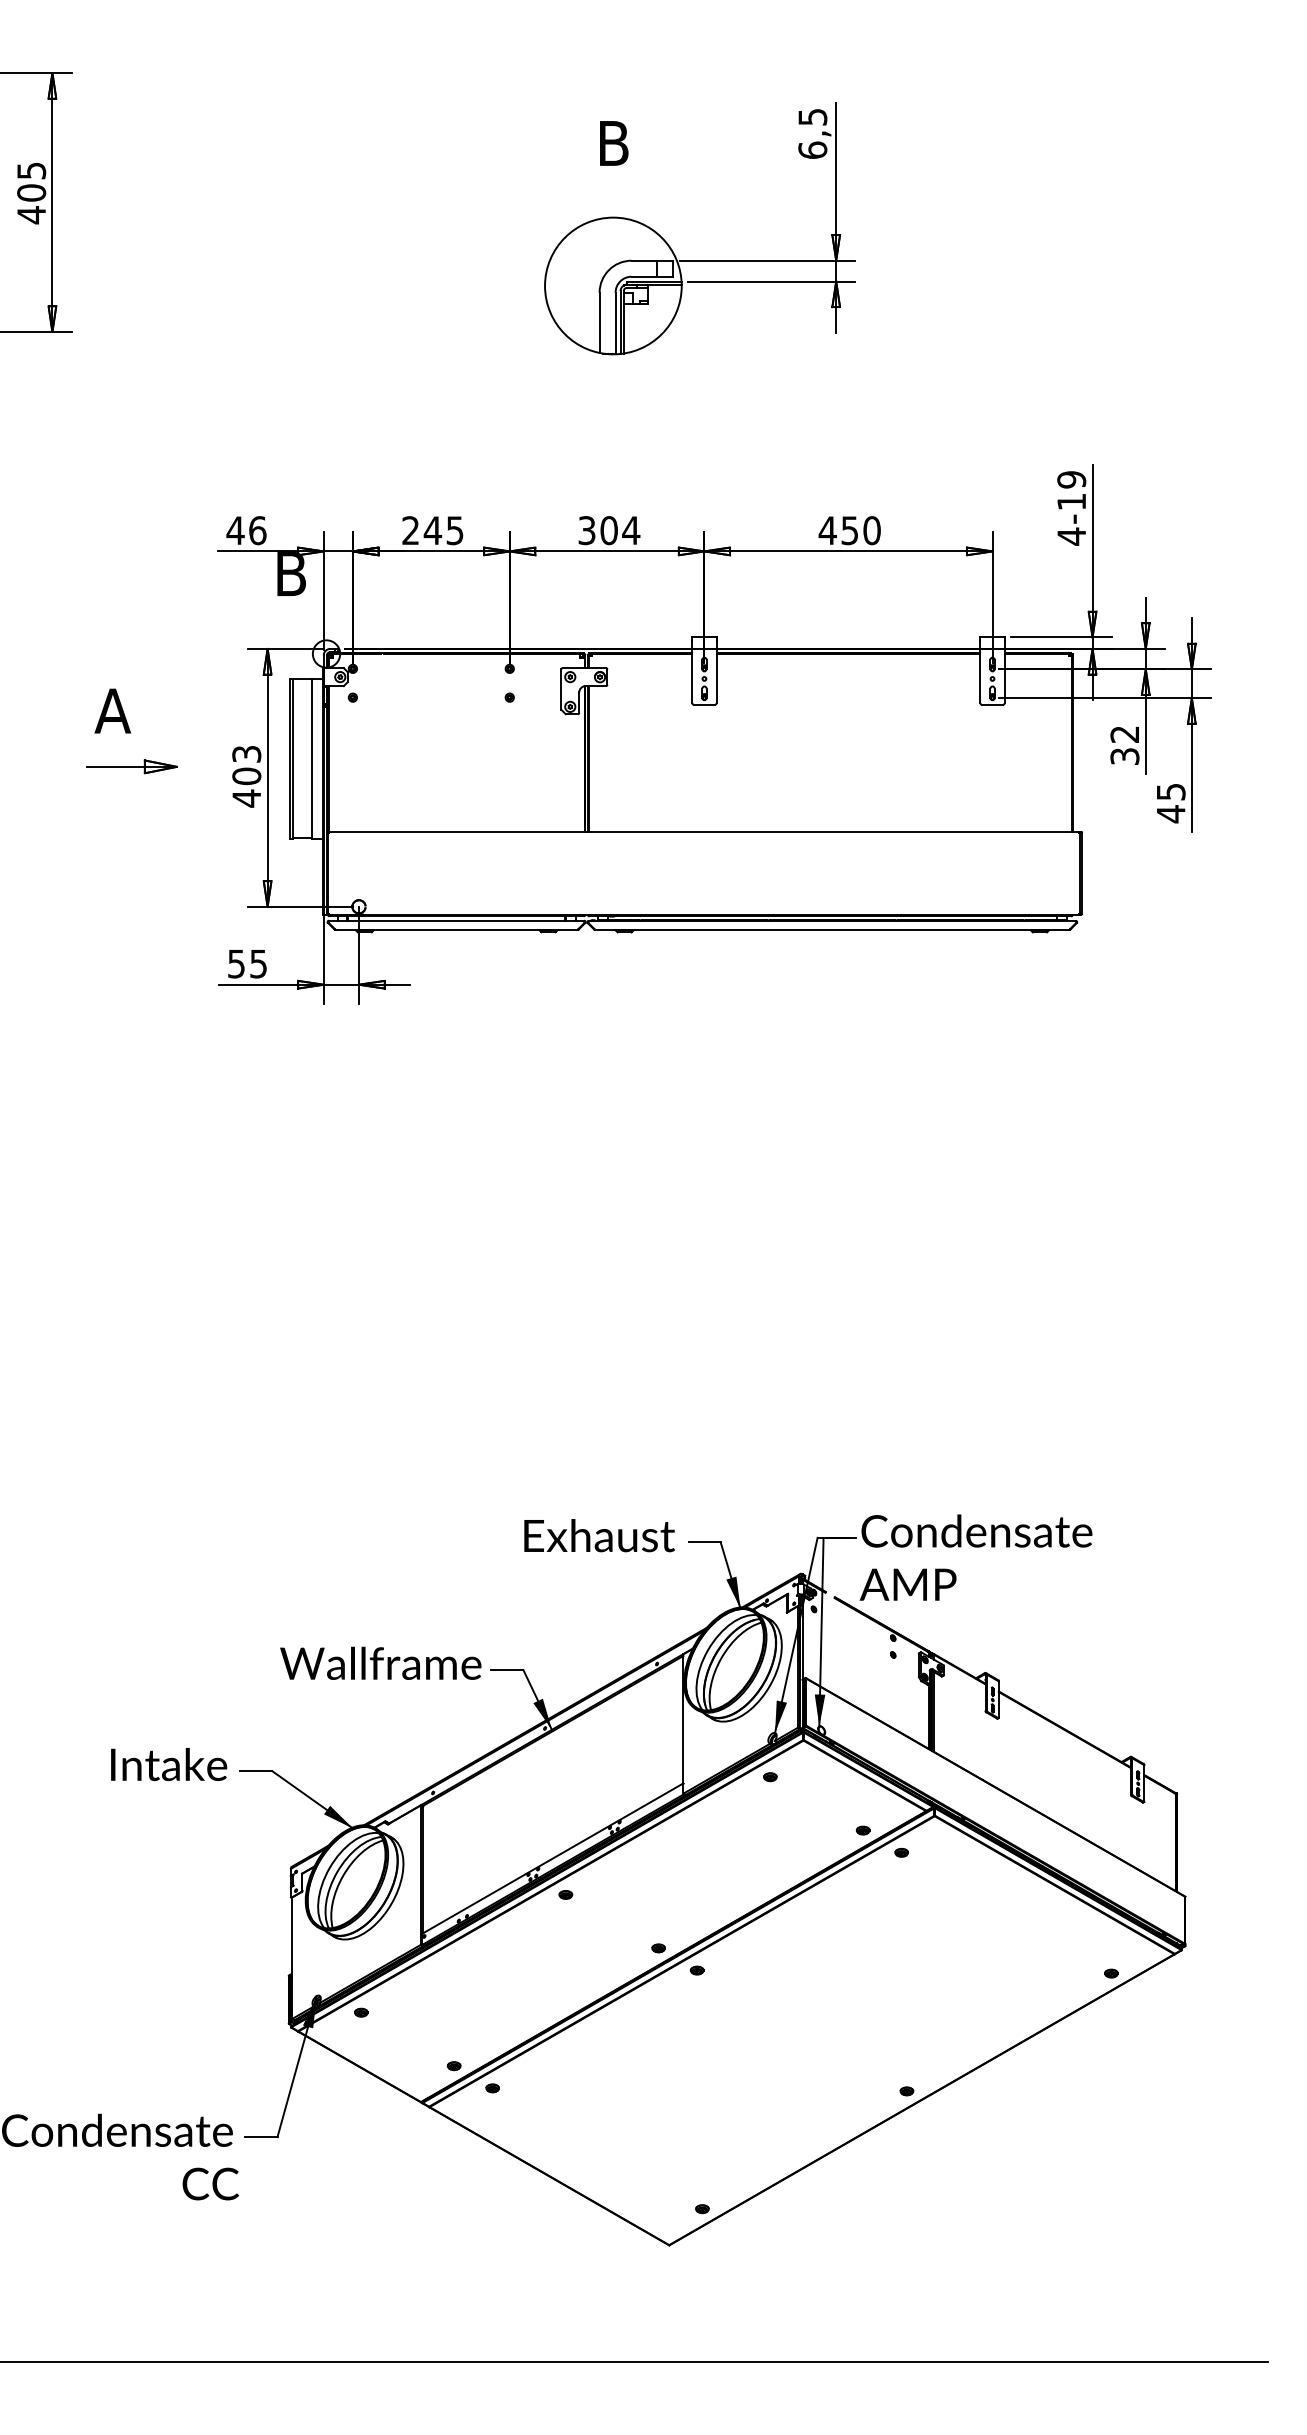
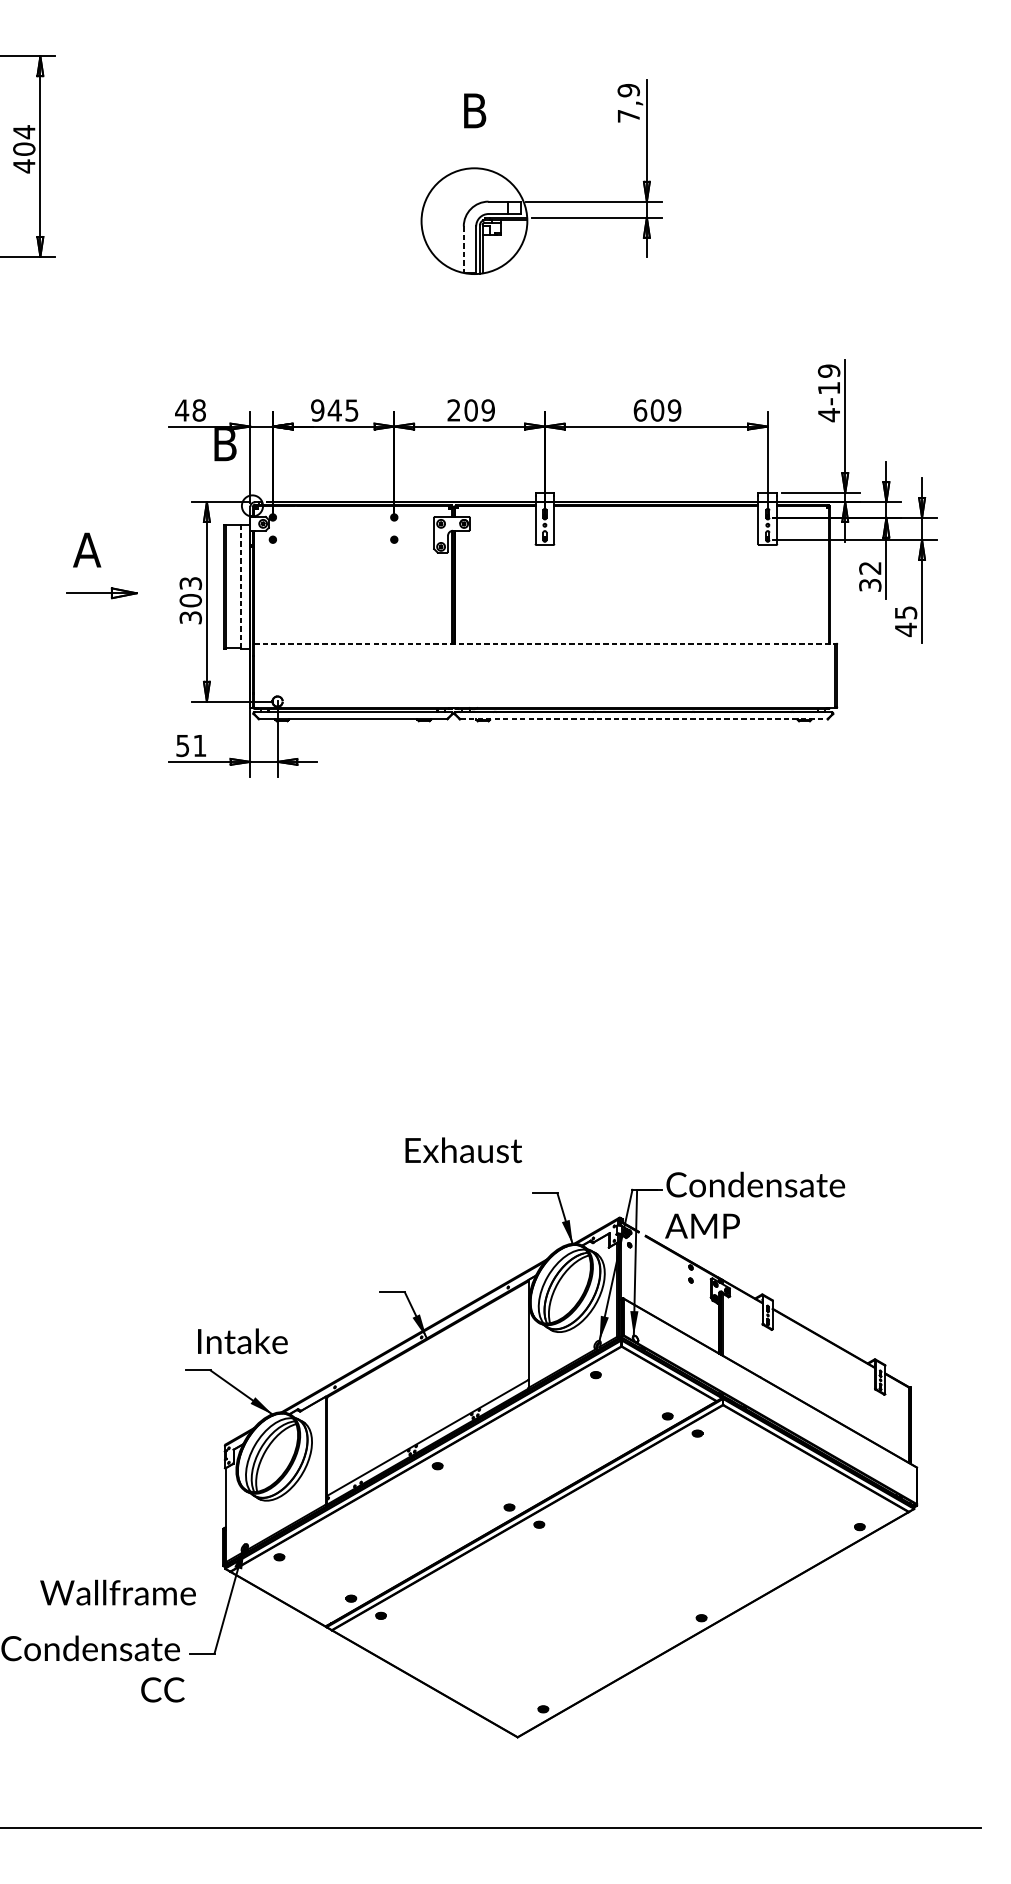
text: (812, 133) -> (628, 103), 6,5 -> 7,9
text: (31, 170) -> (24, 131), 405 -> 404
line: (599, 323) -> (463, 250), solid -> dashed
text: (257, 530) -> (199, 410), 46 -> 48
text: (410, 530) -> (317, 410), 245 -> 945
text: (609, 530) -> (471, 410), 304 -> 209
text: (849, 530) -> (657, 410), 450 -> 609
line: (311, 758) -> (240, 586), solid -> dashed
text: (246, 798) -> (190, 617), 403 -> 303
line: (704, 831) -> (544, 643), solid -> dashed
line: (832, 929) -> (644, 719), solid -> dashed
text: (258, 964) -> (199, 746), 55 -> 51
text: (599, 1535) -> (463, 1150), moved
text: (380, 1662) -> (117, 1591), moved
text: (169, 1764) -> (243, 1341), moved

